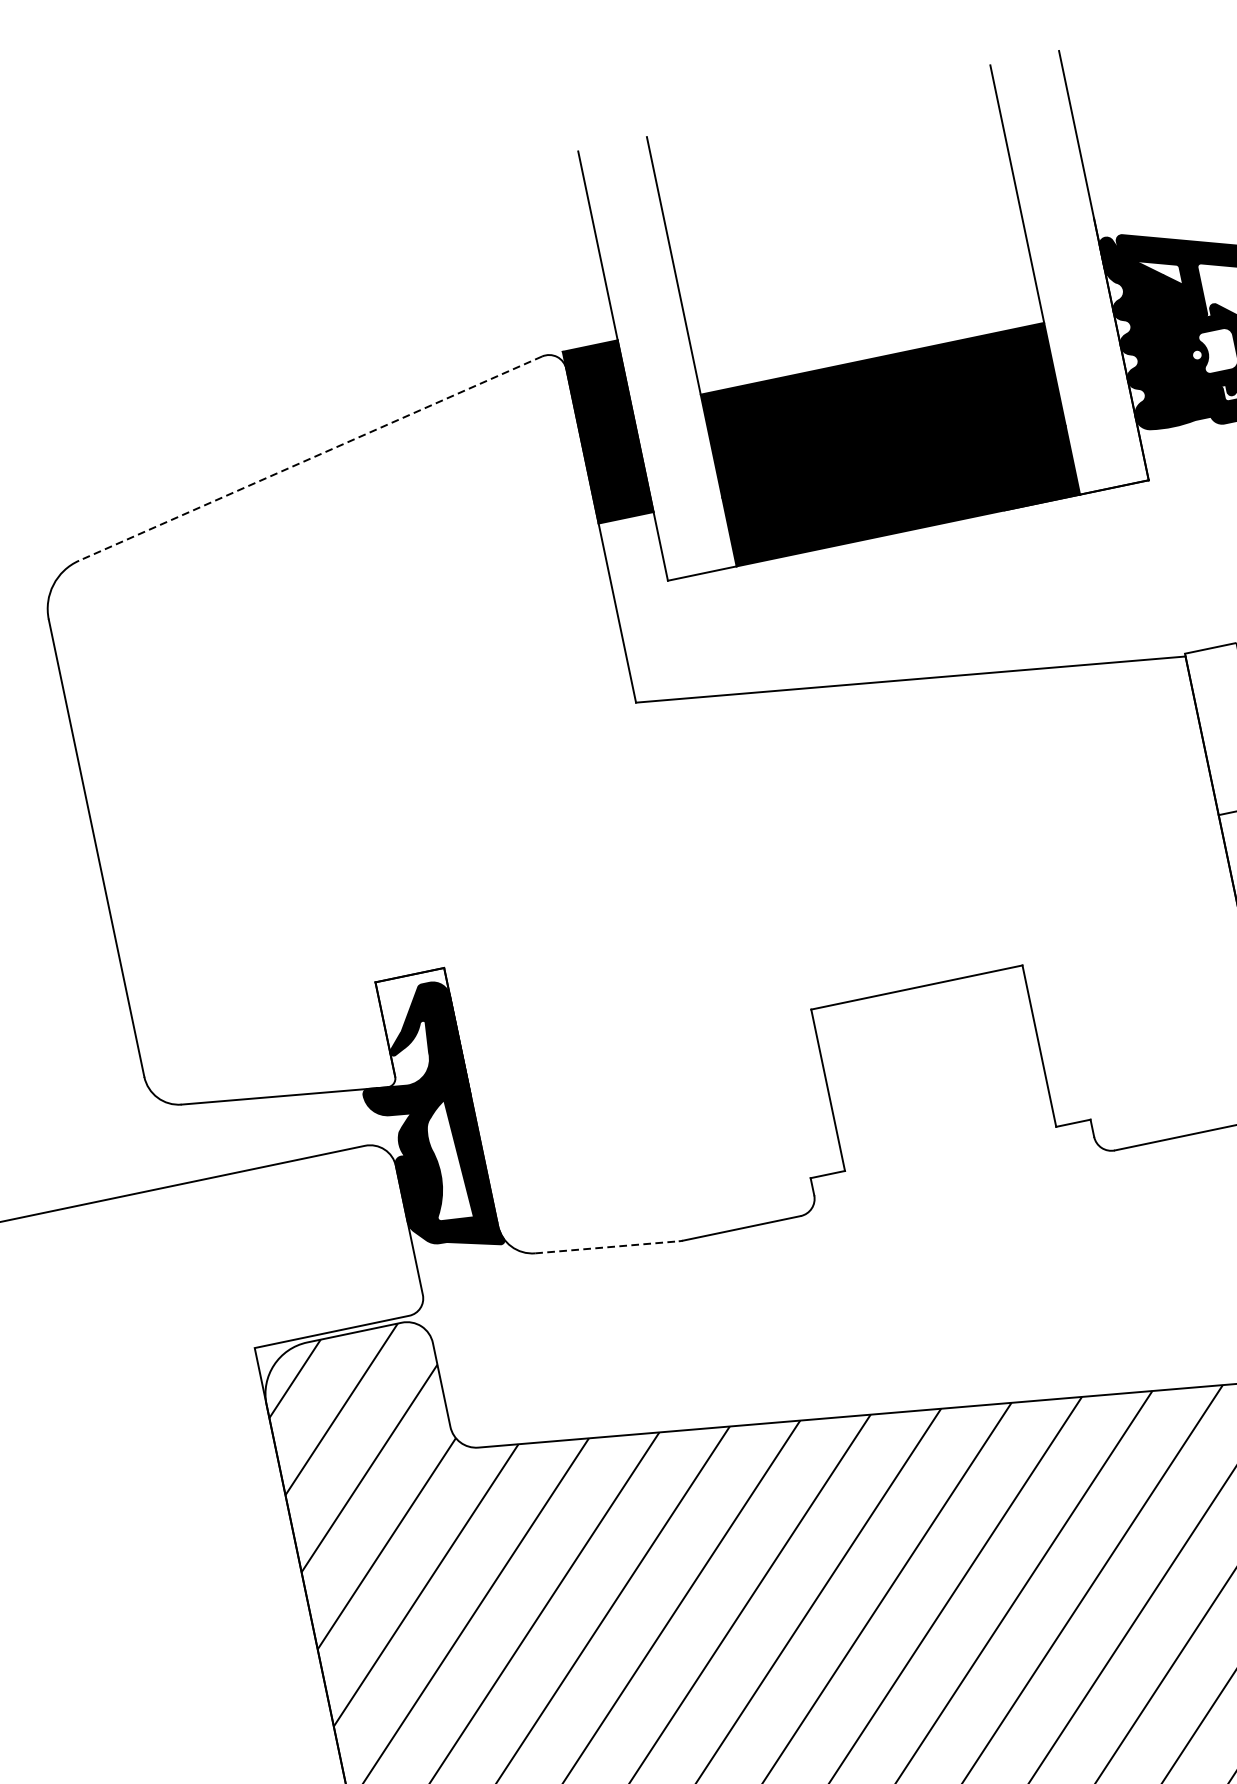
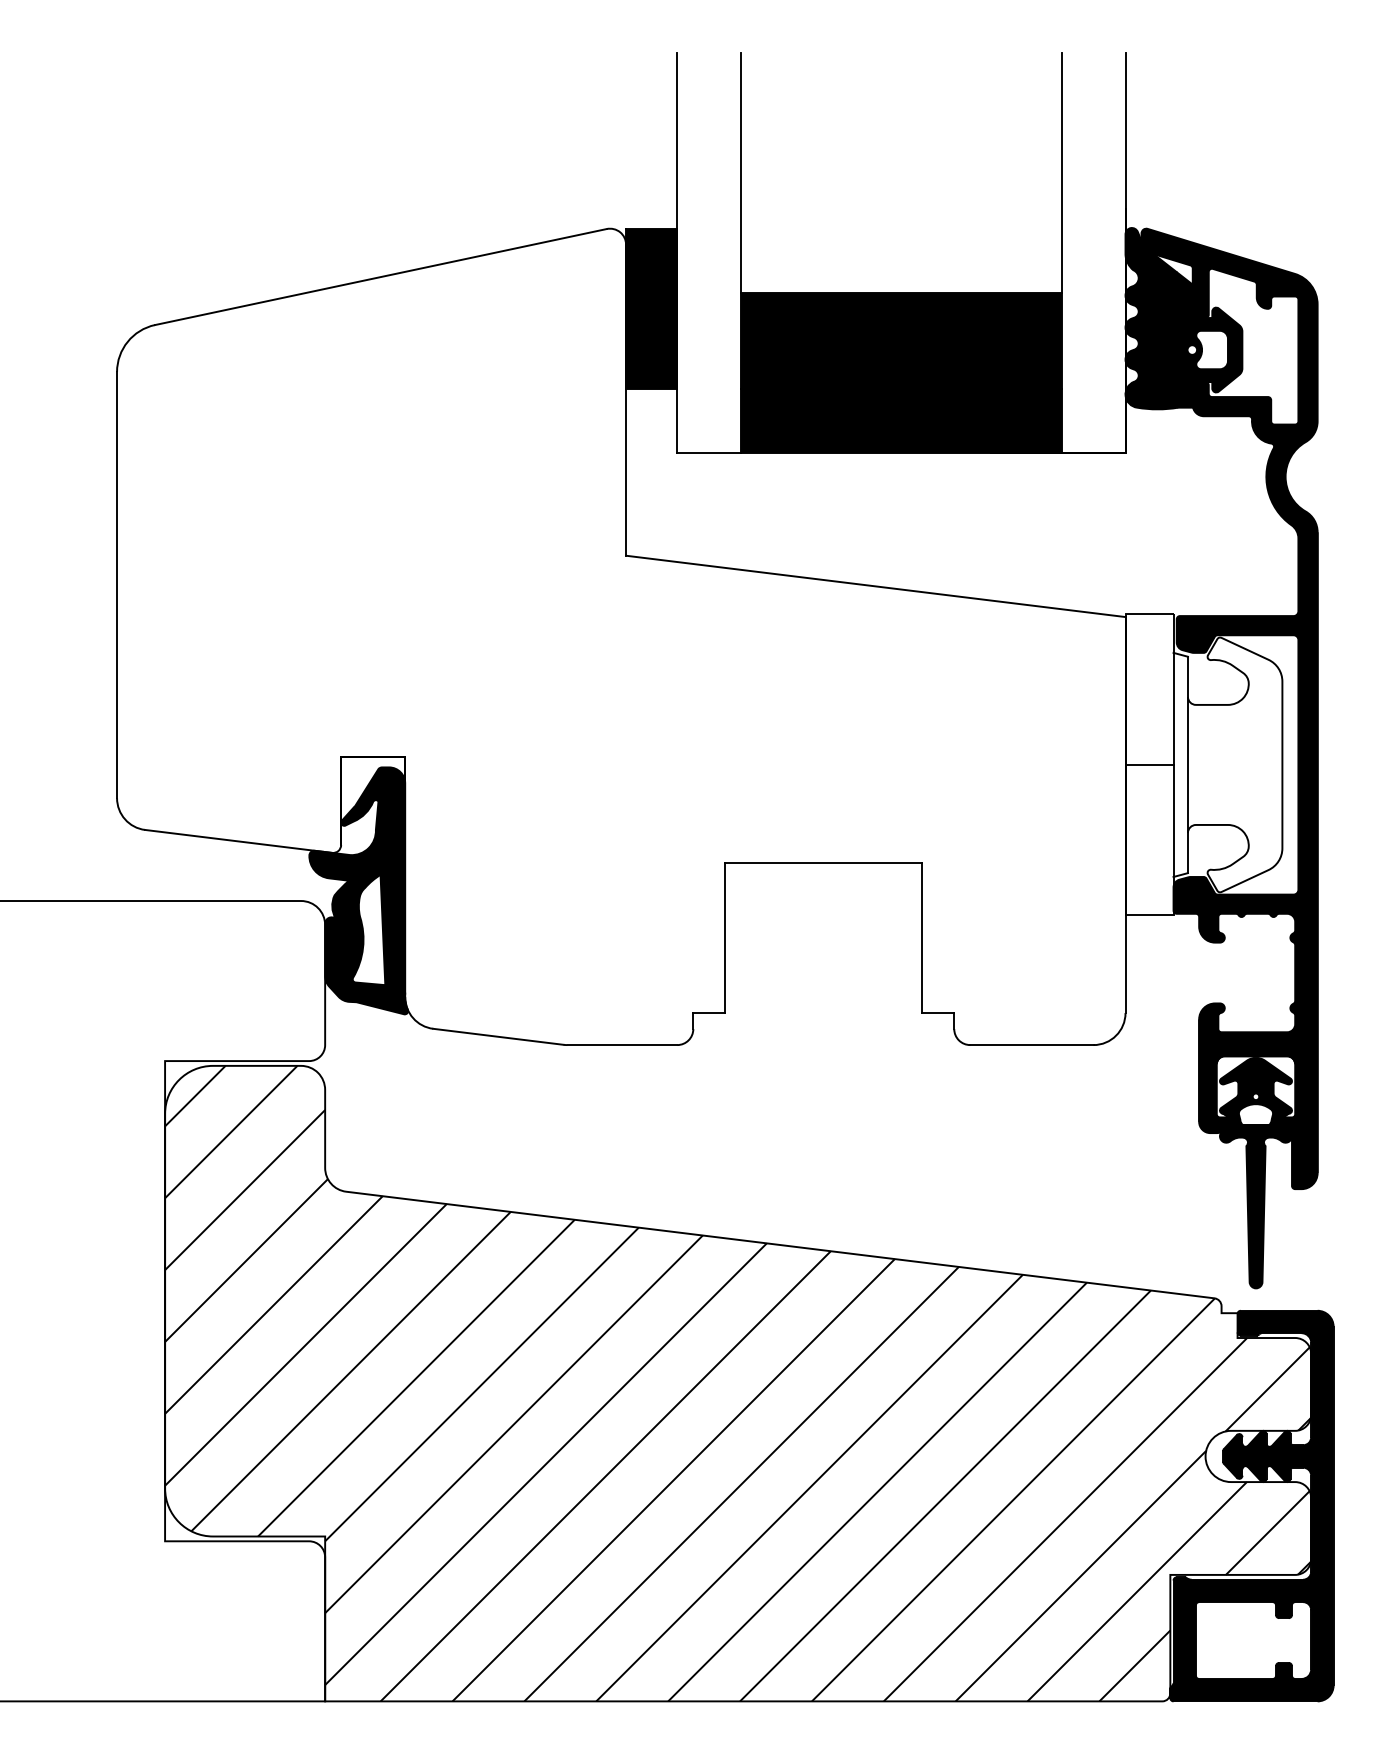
line: (310, 459) -> (380, 277), dashed -> solid
line: (606, 1246) -> (498, 1036), dashed -> solid

